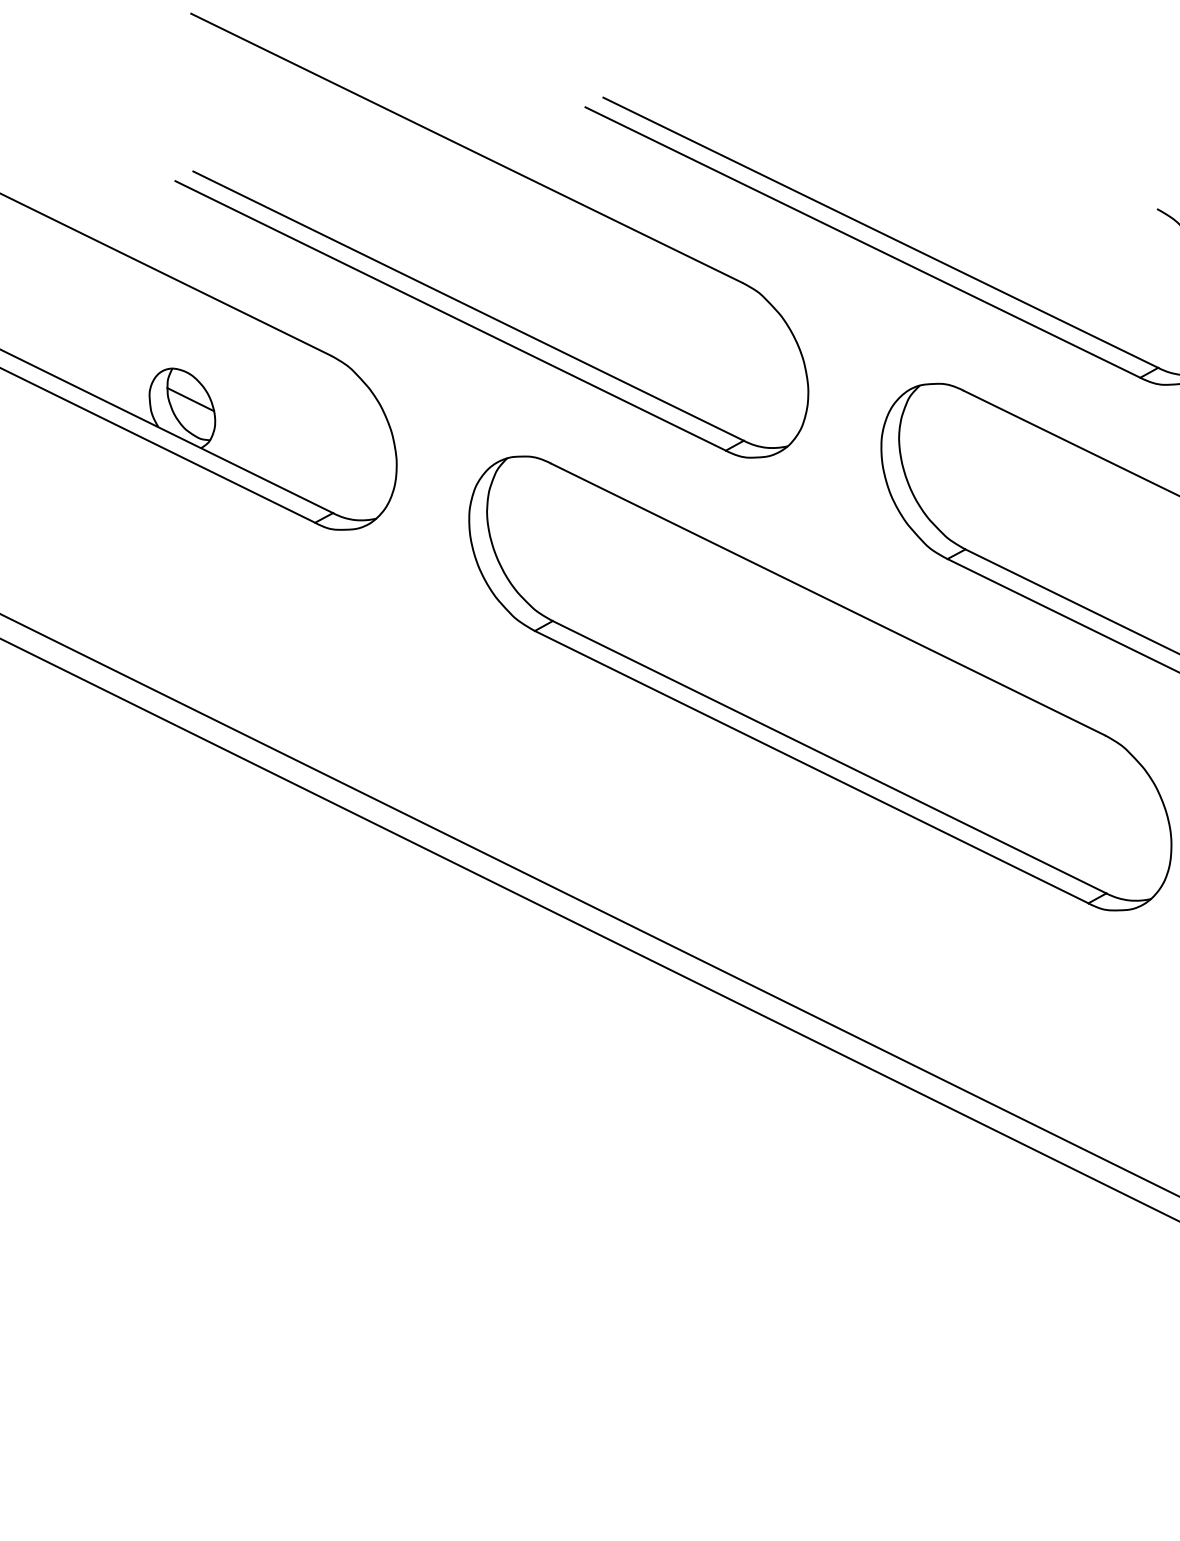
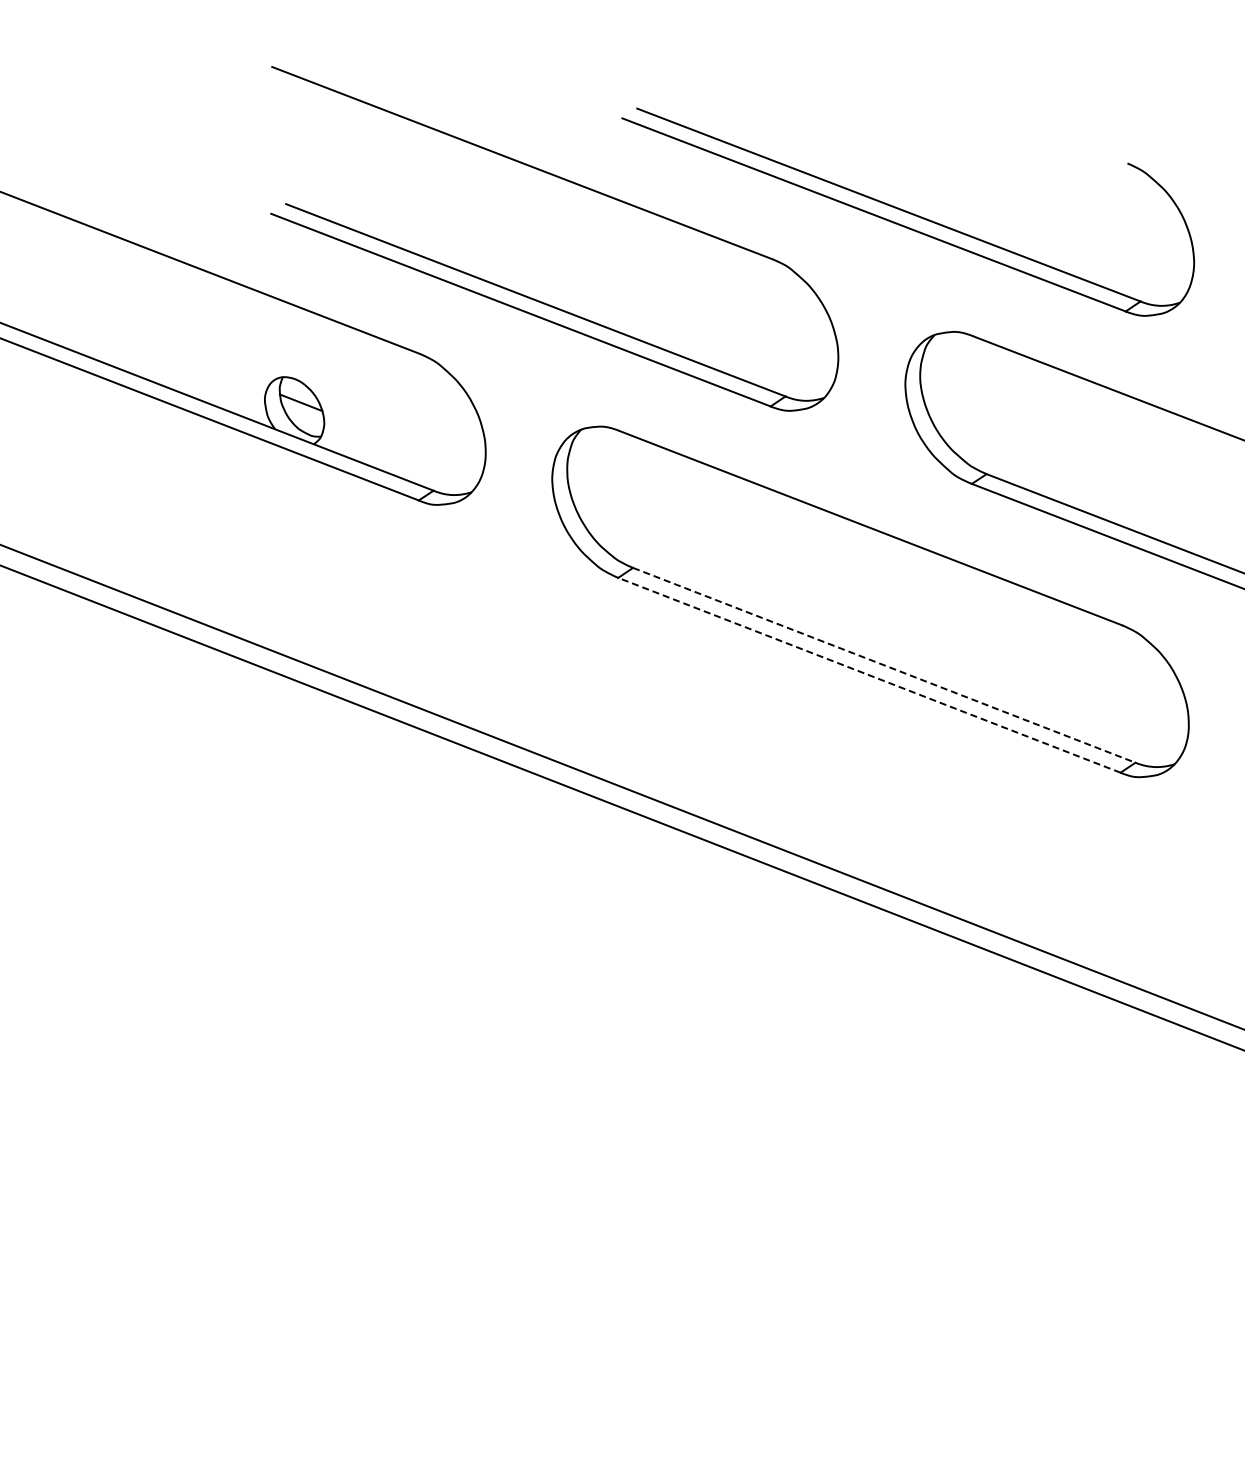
line: (829, 757) -> (884, 665), solid -> dashed
line: (810, 767) -> (868, 675), solid -> dashed

